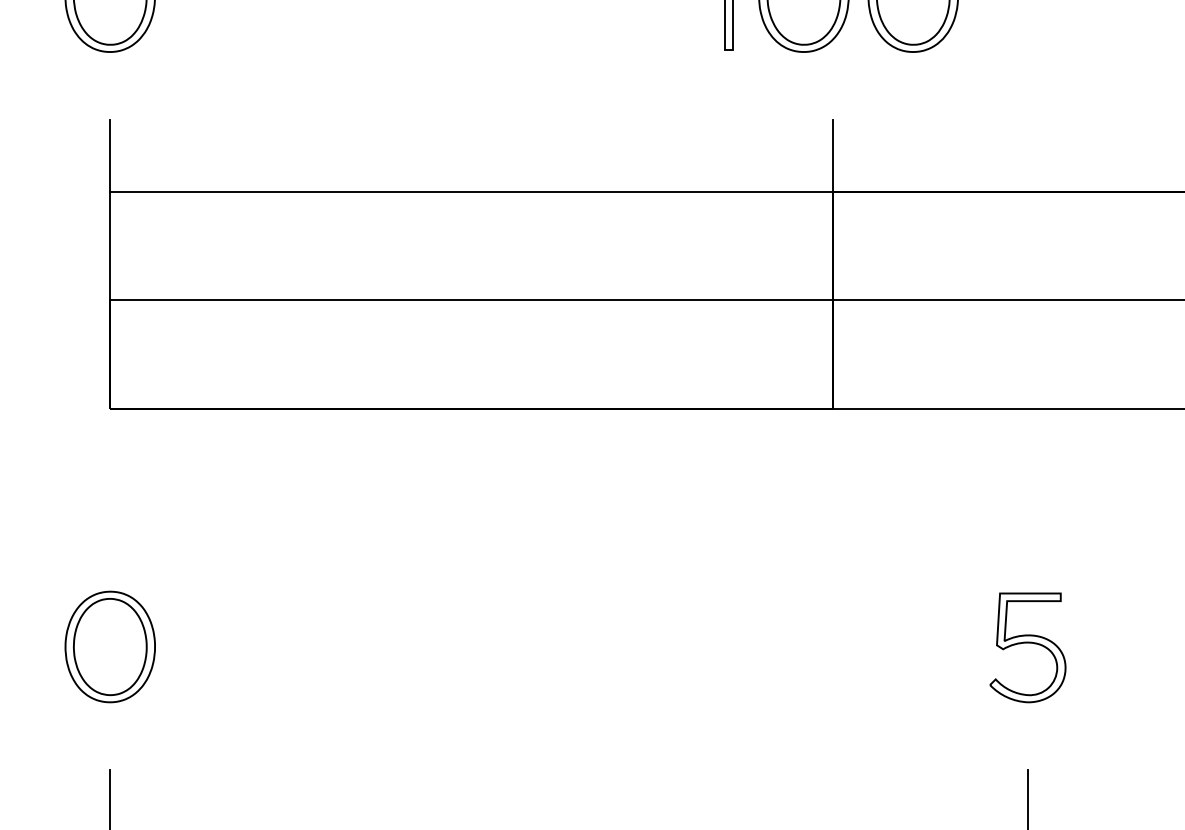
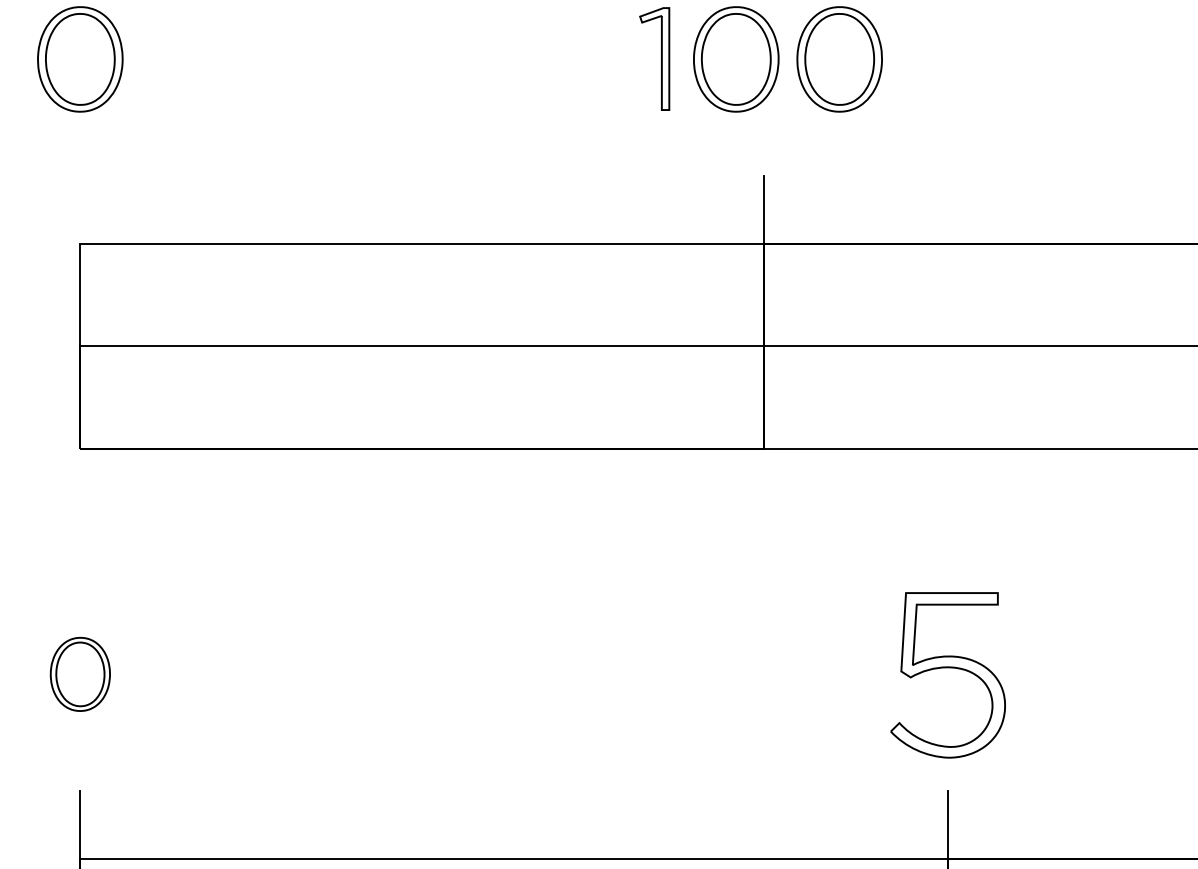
line: (110, 155) -> (80, 209), removed
part: (110, 647) -> (80, 674), size x0.7
part: (1027, 647) -> (947, 674), size x1.6

